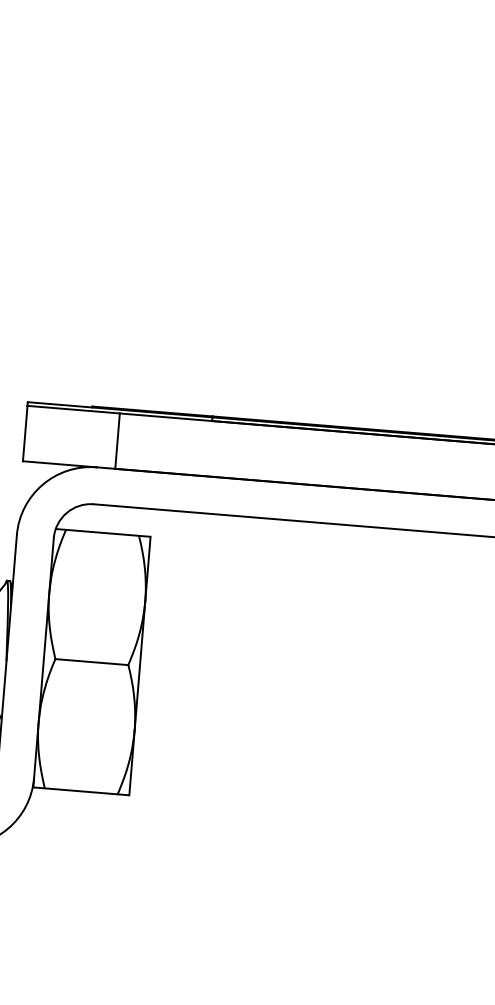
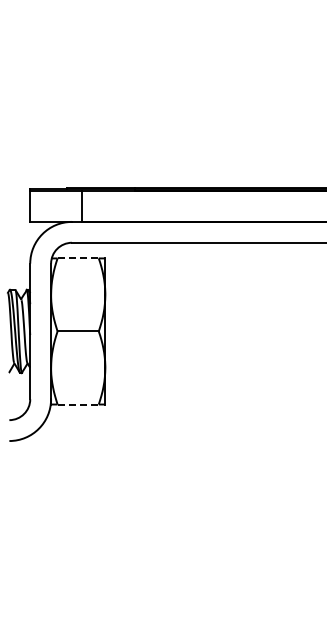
line: (103, 533) -> (78, 258), solid -> dashed
line: (81, 791) -> (78, 404), solid -> dashed

